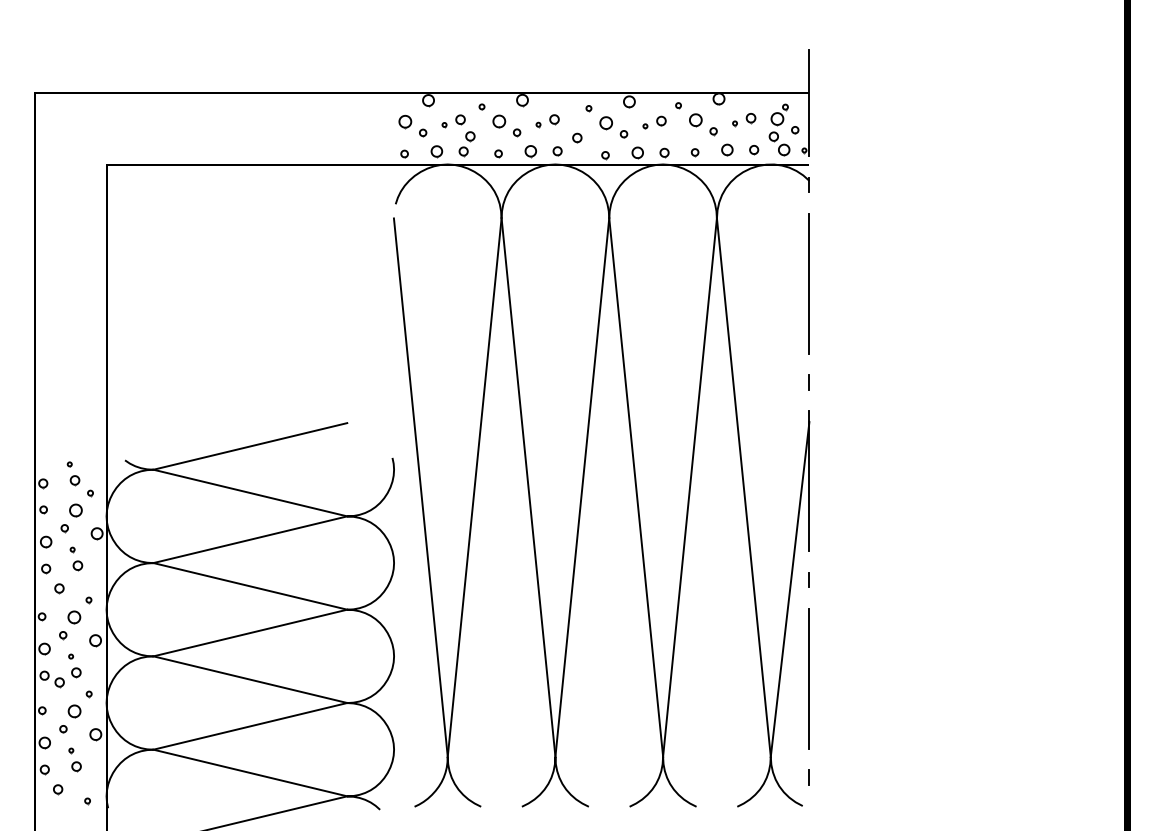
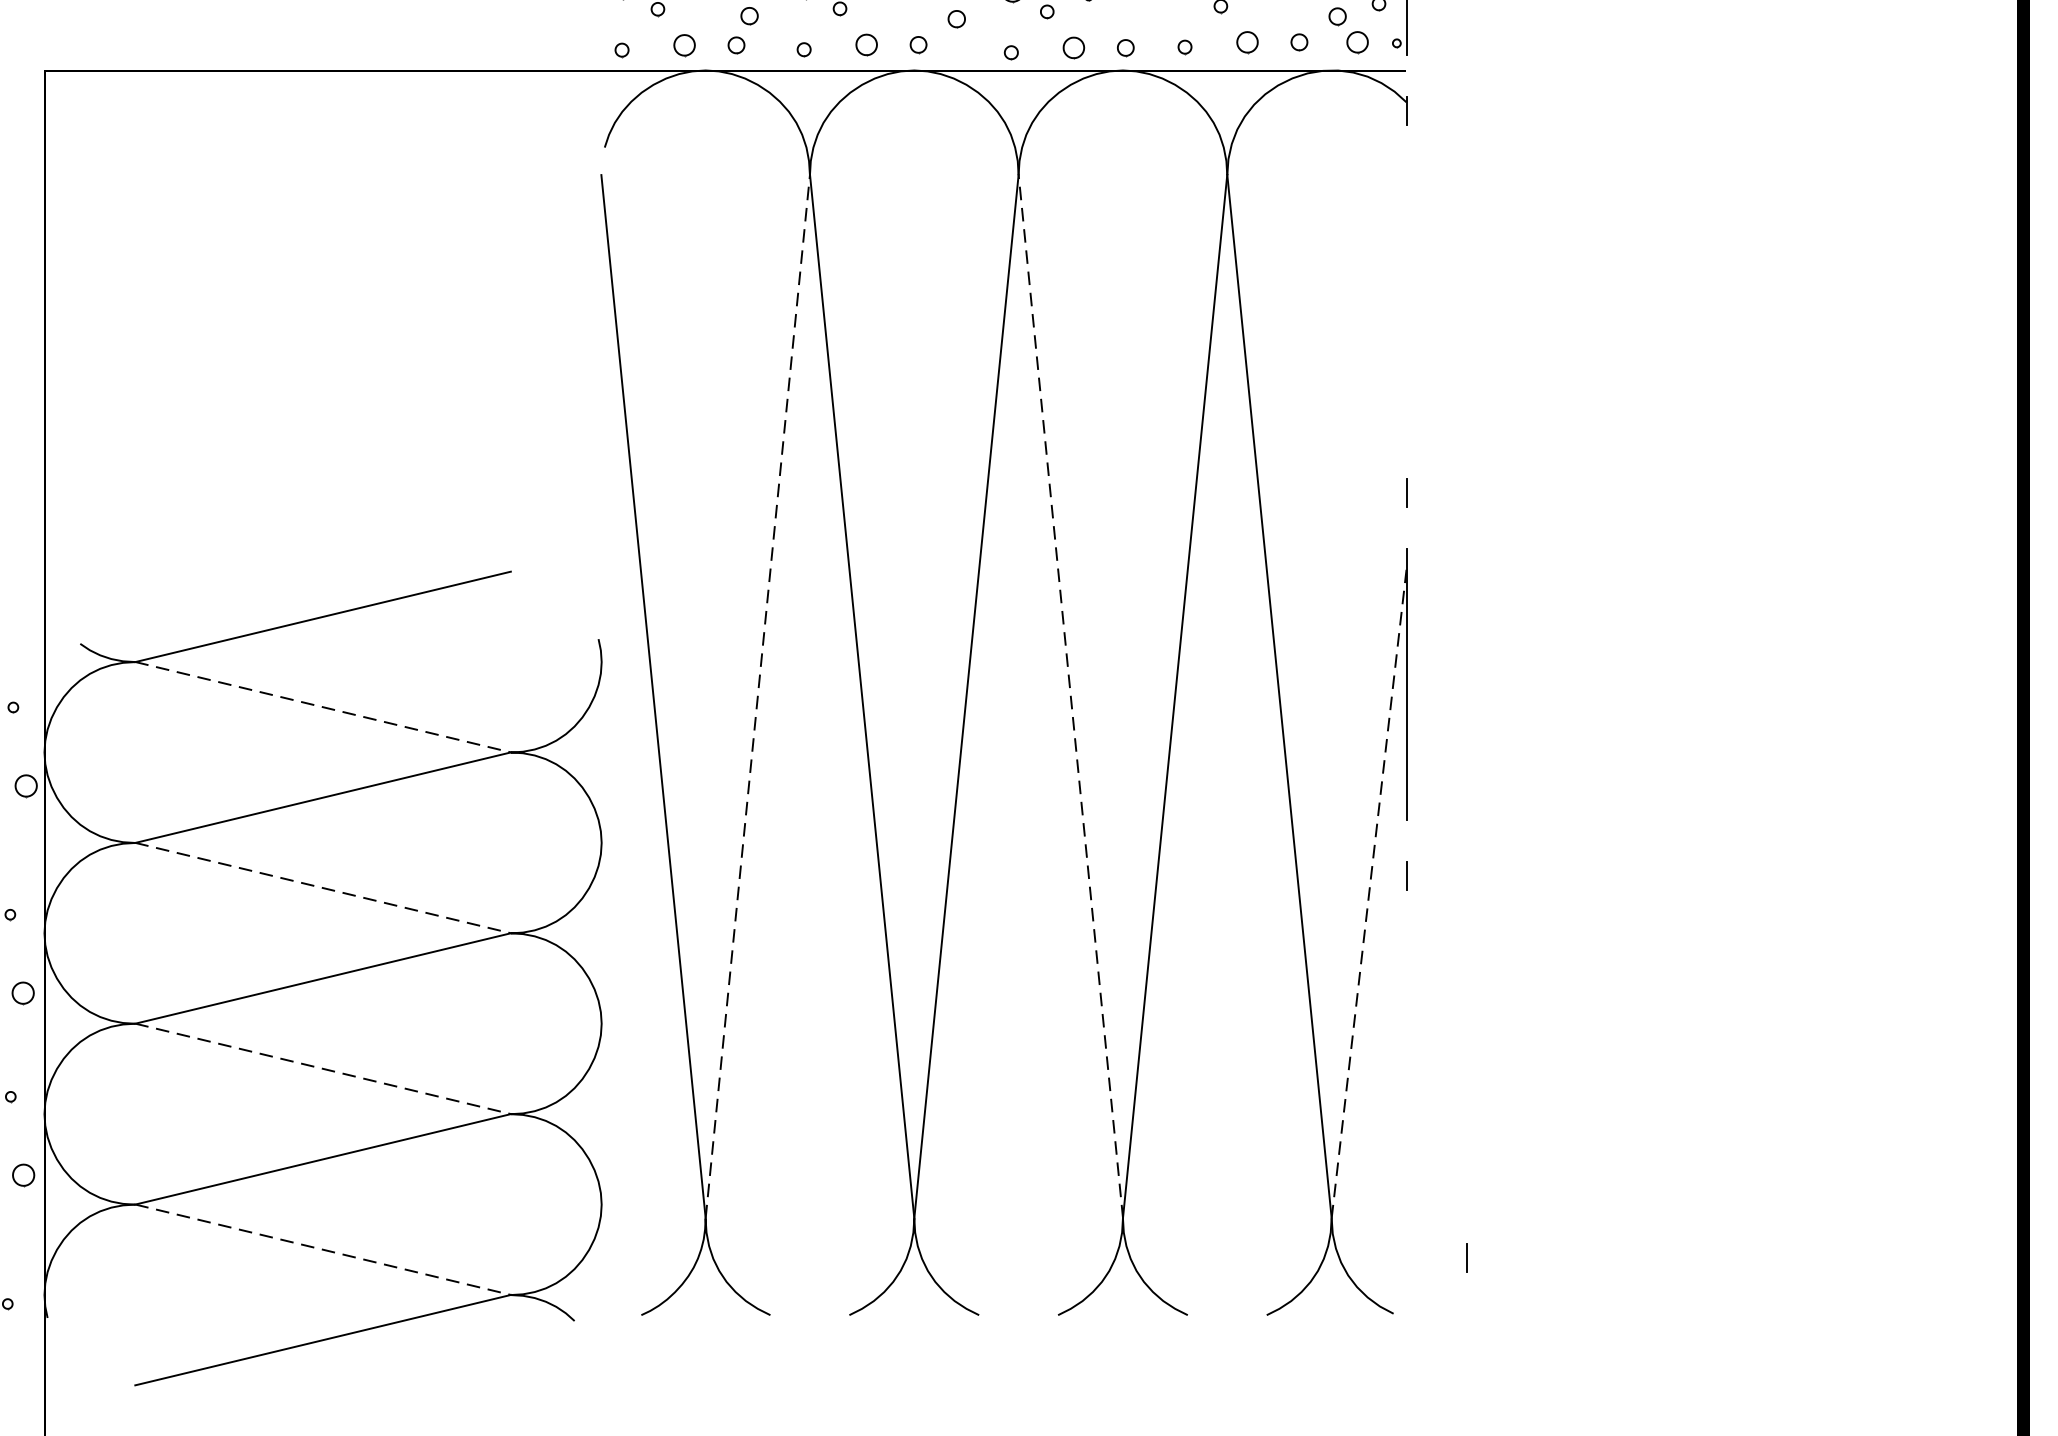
line: (809, 283) -> (1406, 301), removed
line: (474, 487) -> (757, 696), solid -> dashed
line: (636, 487) -> (1071, 696), solid -> dashed
line: (250, 493) -> (323, 708), solid -> dashed
line: (250, 586) -> (323, 888), solid -> dashed
line: (790, 588) -> (1369, 892), solid -> dashed
line: (809, 678) -> (1406, 1066), removed
line: (250, 679) -> (323, 1068), solid -> dashed
line: (250, 773) -> (323, 1250), solid -> dashed
line: (808, 777) -> (1464, 1258), moved

